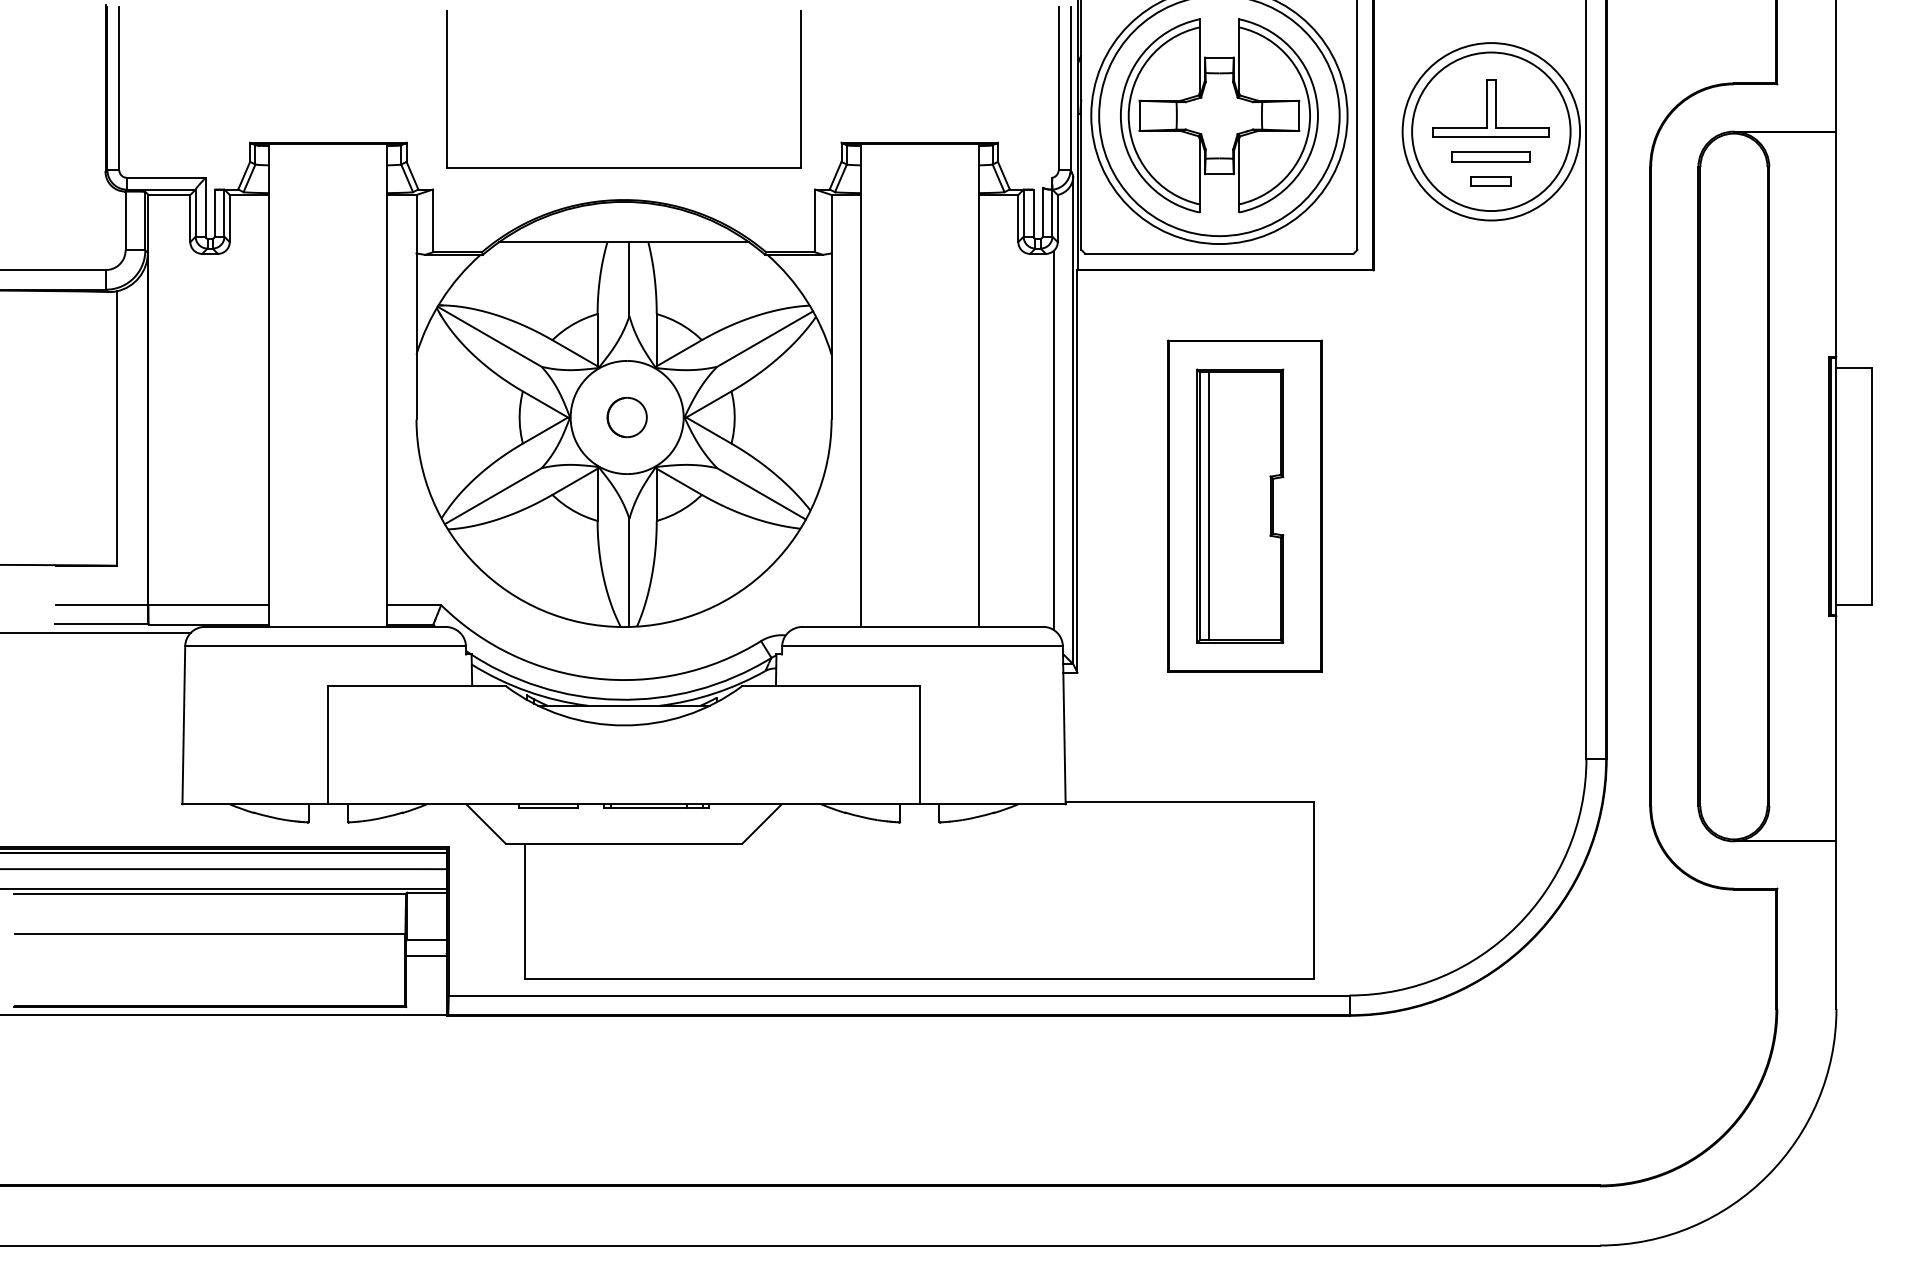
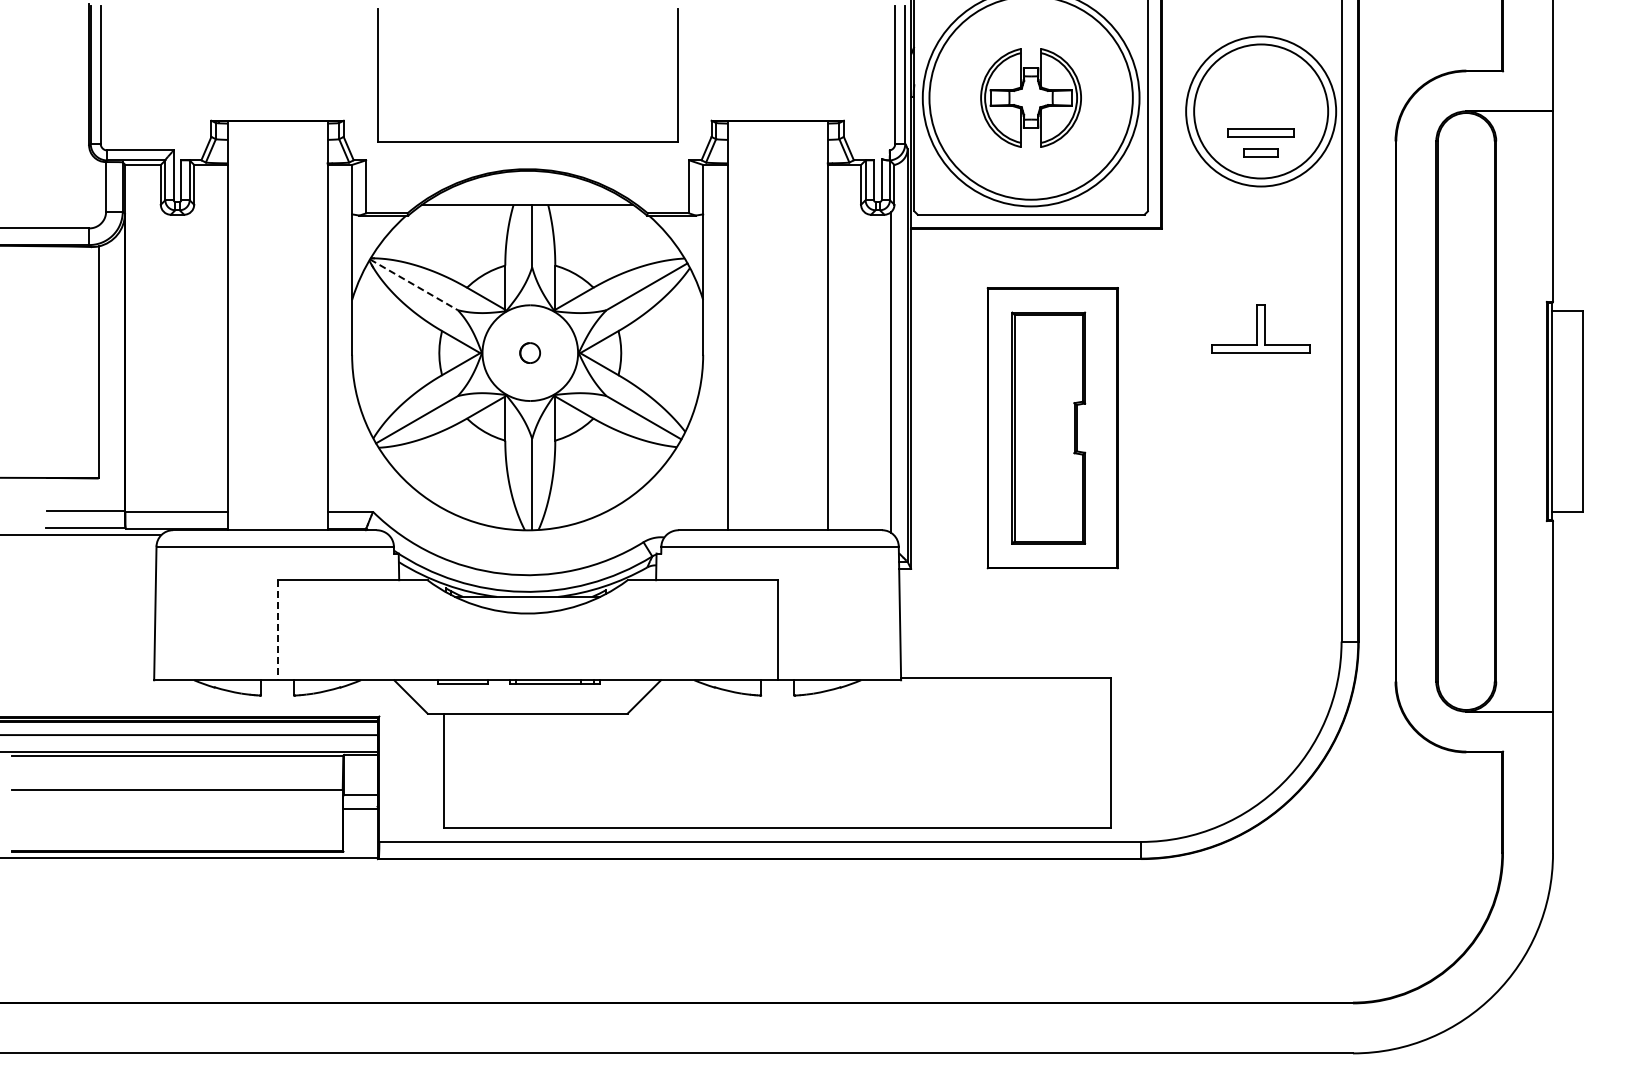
part: (1490, 108) -> (1260, 328), moved
part: (1218, 115) -> (1030, 97), size x0.6
line: (490, 336) -> (414, 284), solid -> dashed
part: (626, 416) -> (529, 352), size x0.6
line: (1209, 505) -> (1022, 427), removed
line: (328, 745) -> (277, 630), solid -> dashed

